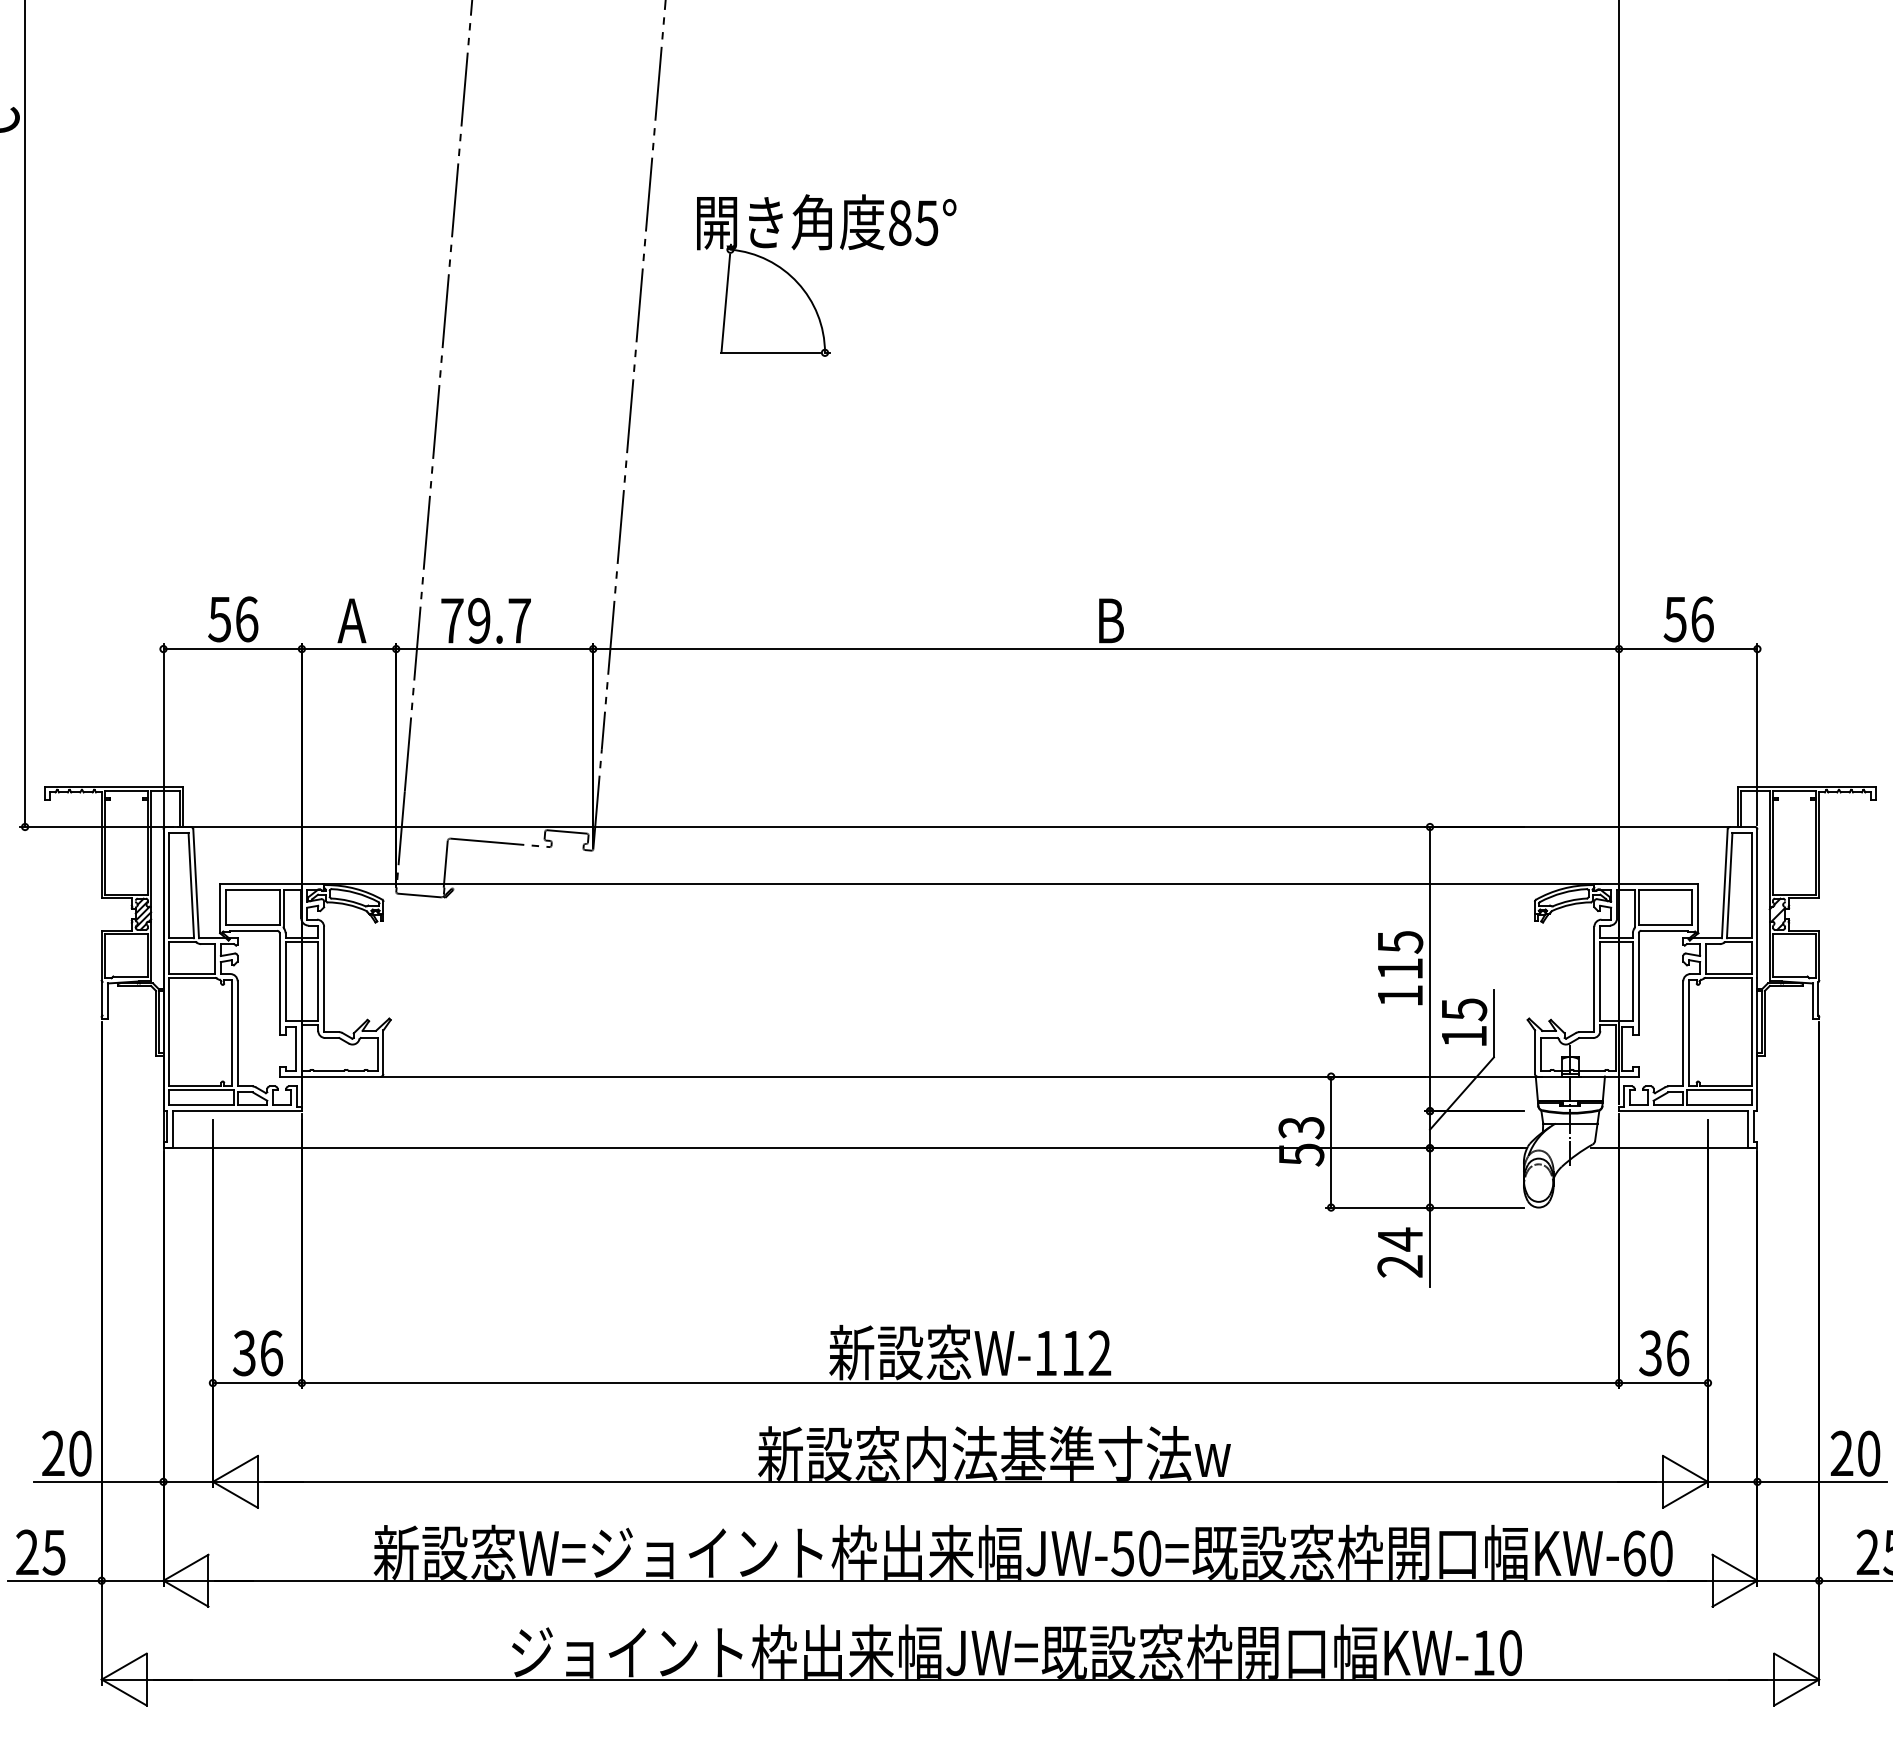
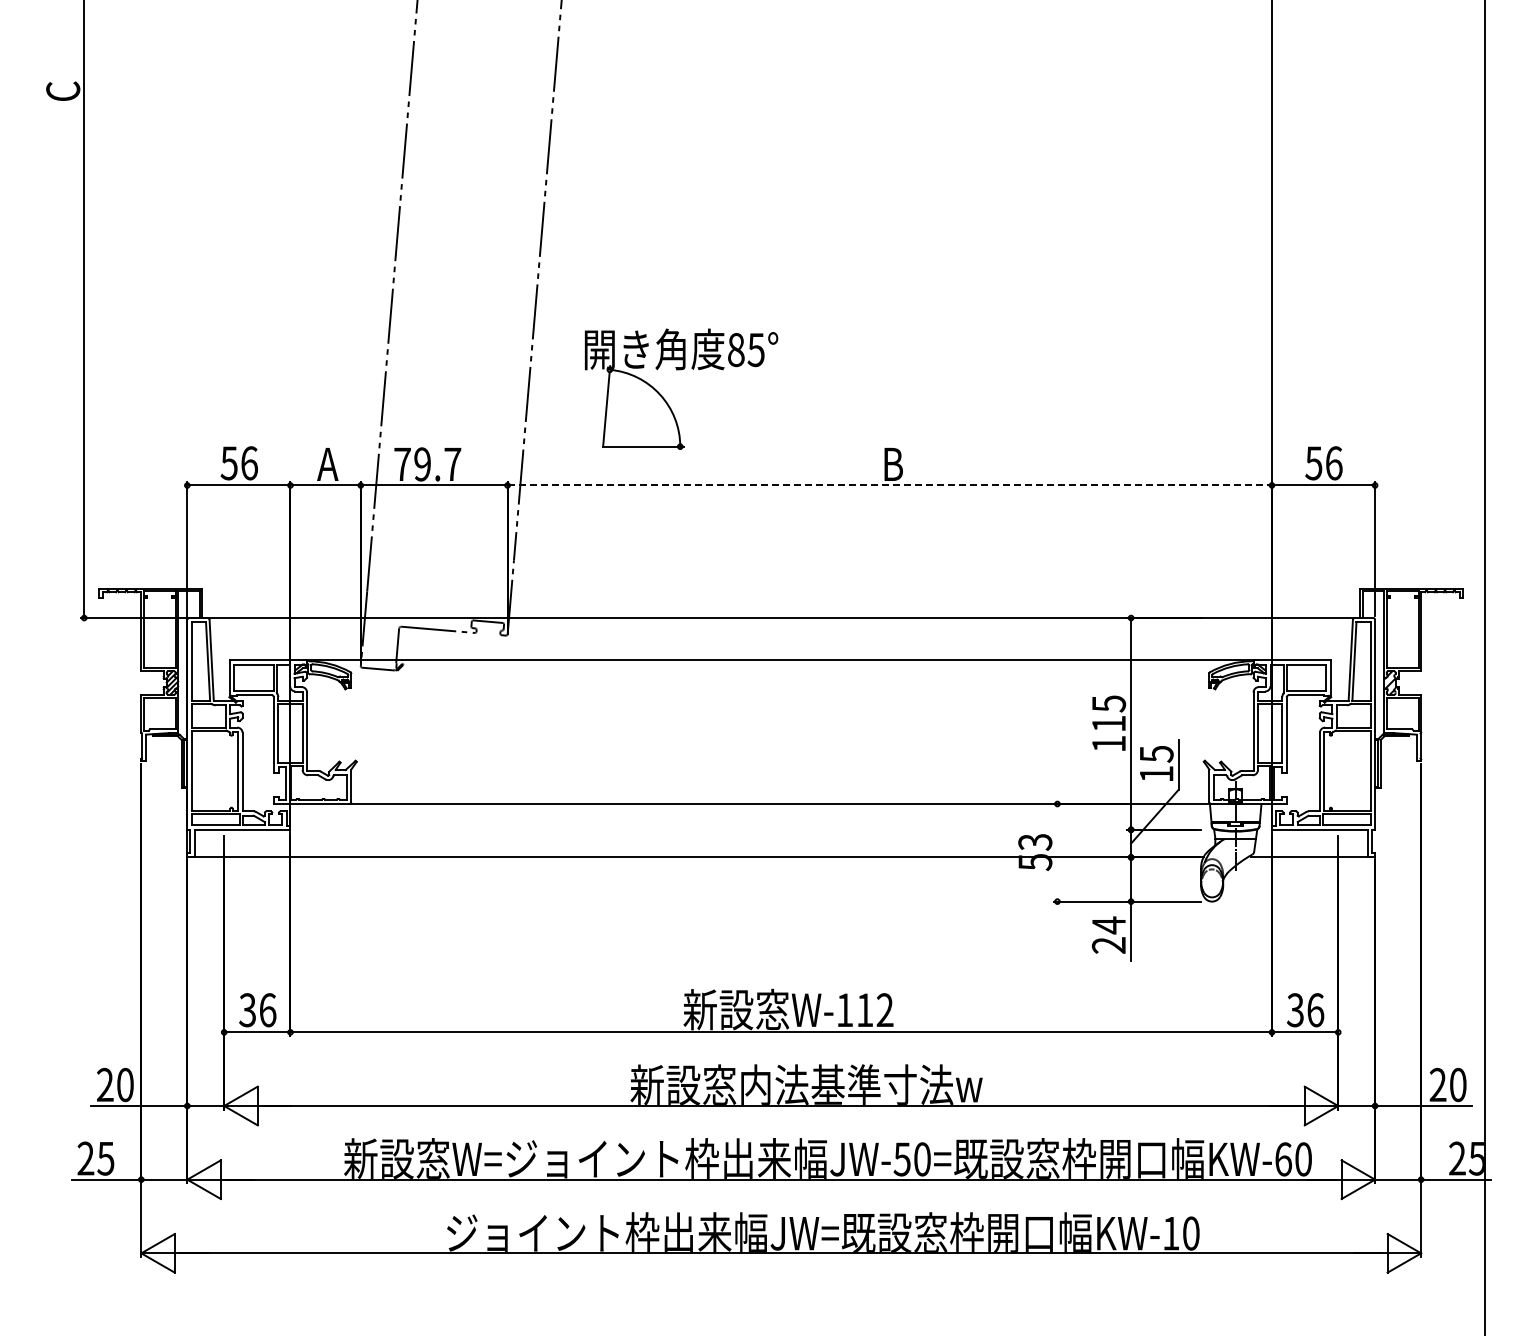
part: (826, 250) -> (681, 370), moved
line: (1107, 649) -> (890, 485), solid -> dashed
line: (1331, 1141) -> (1057, 852), removed

